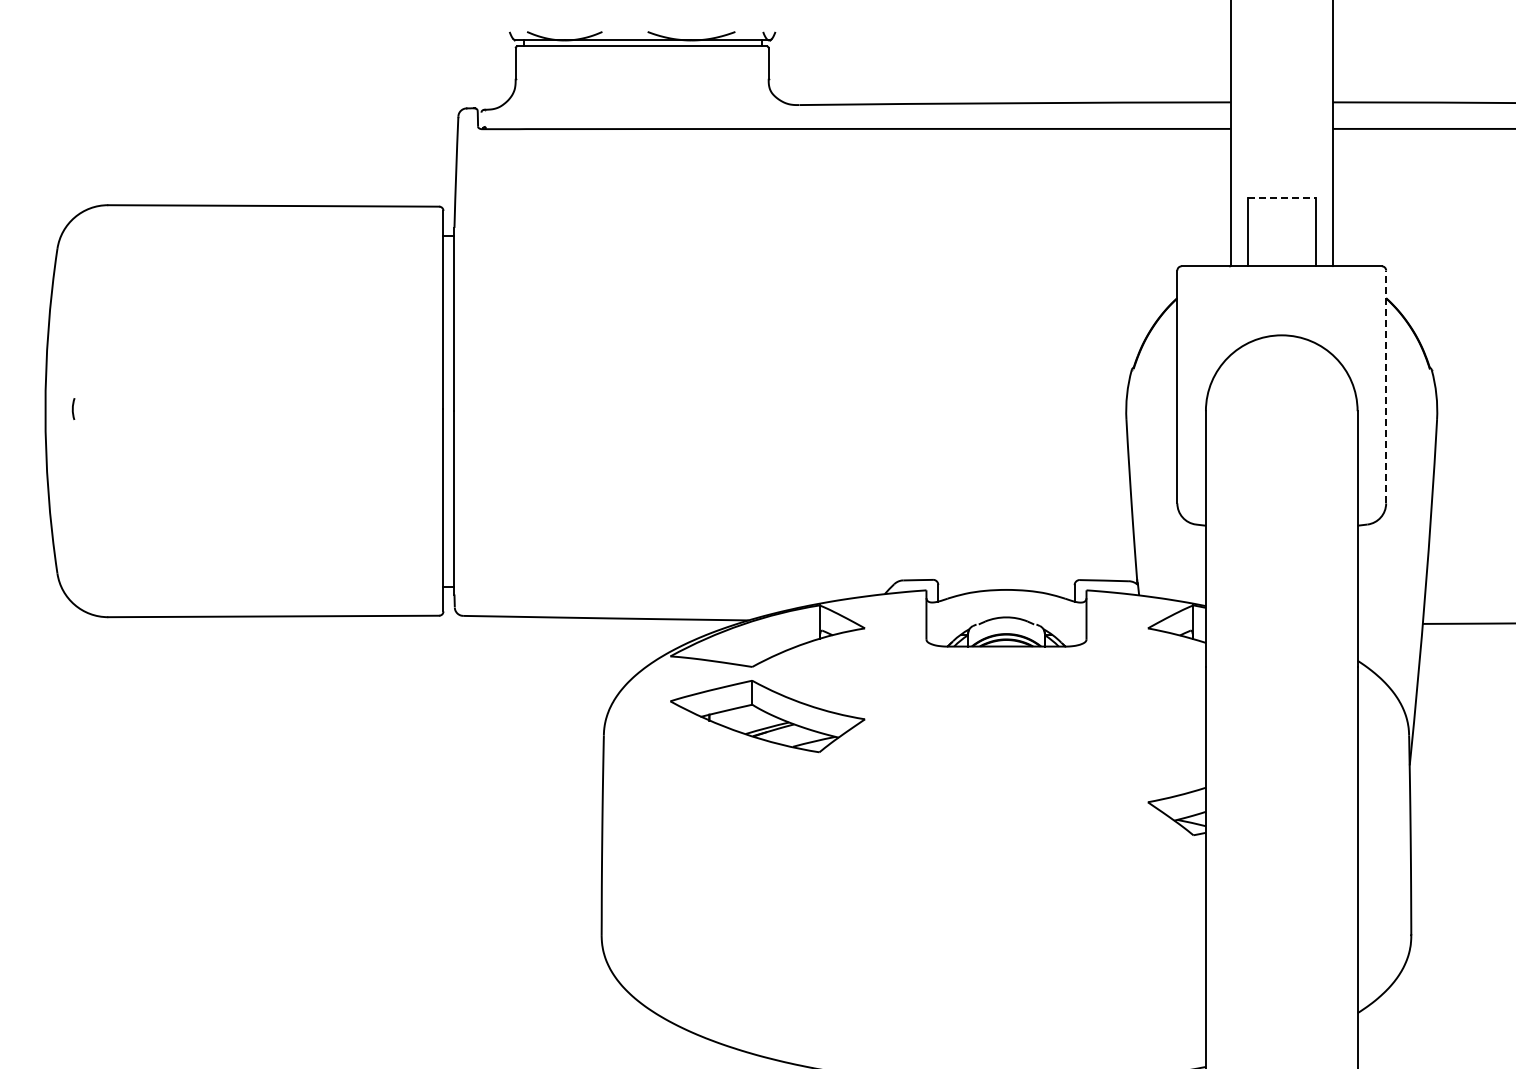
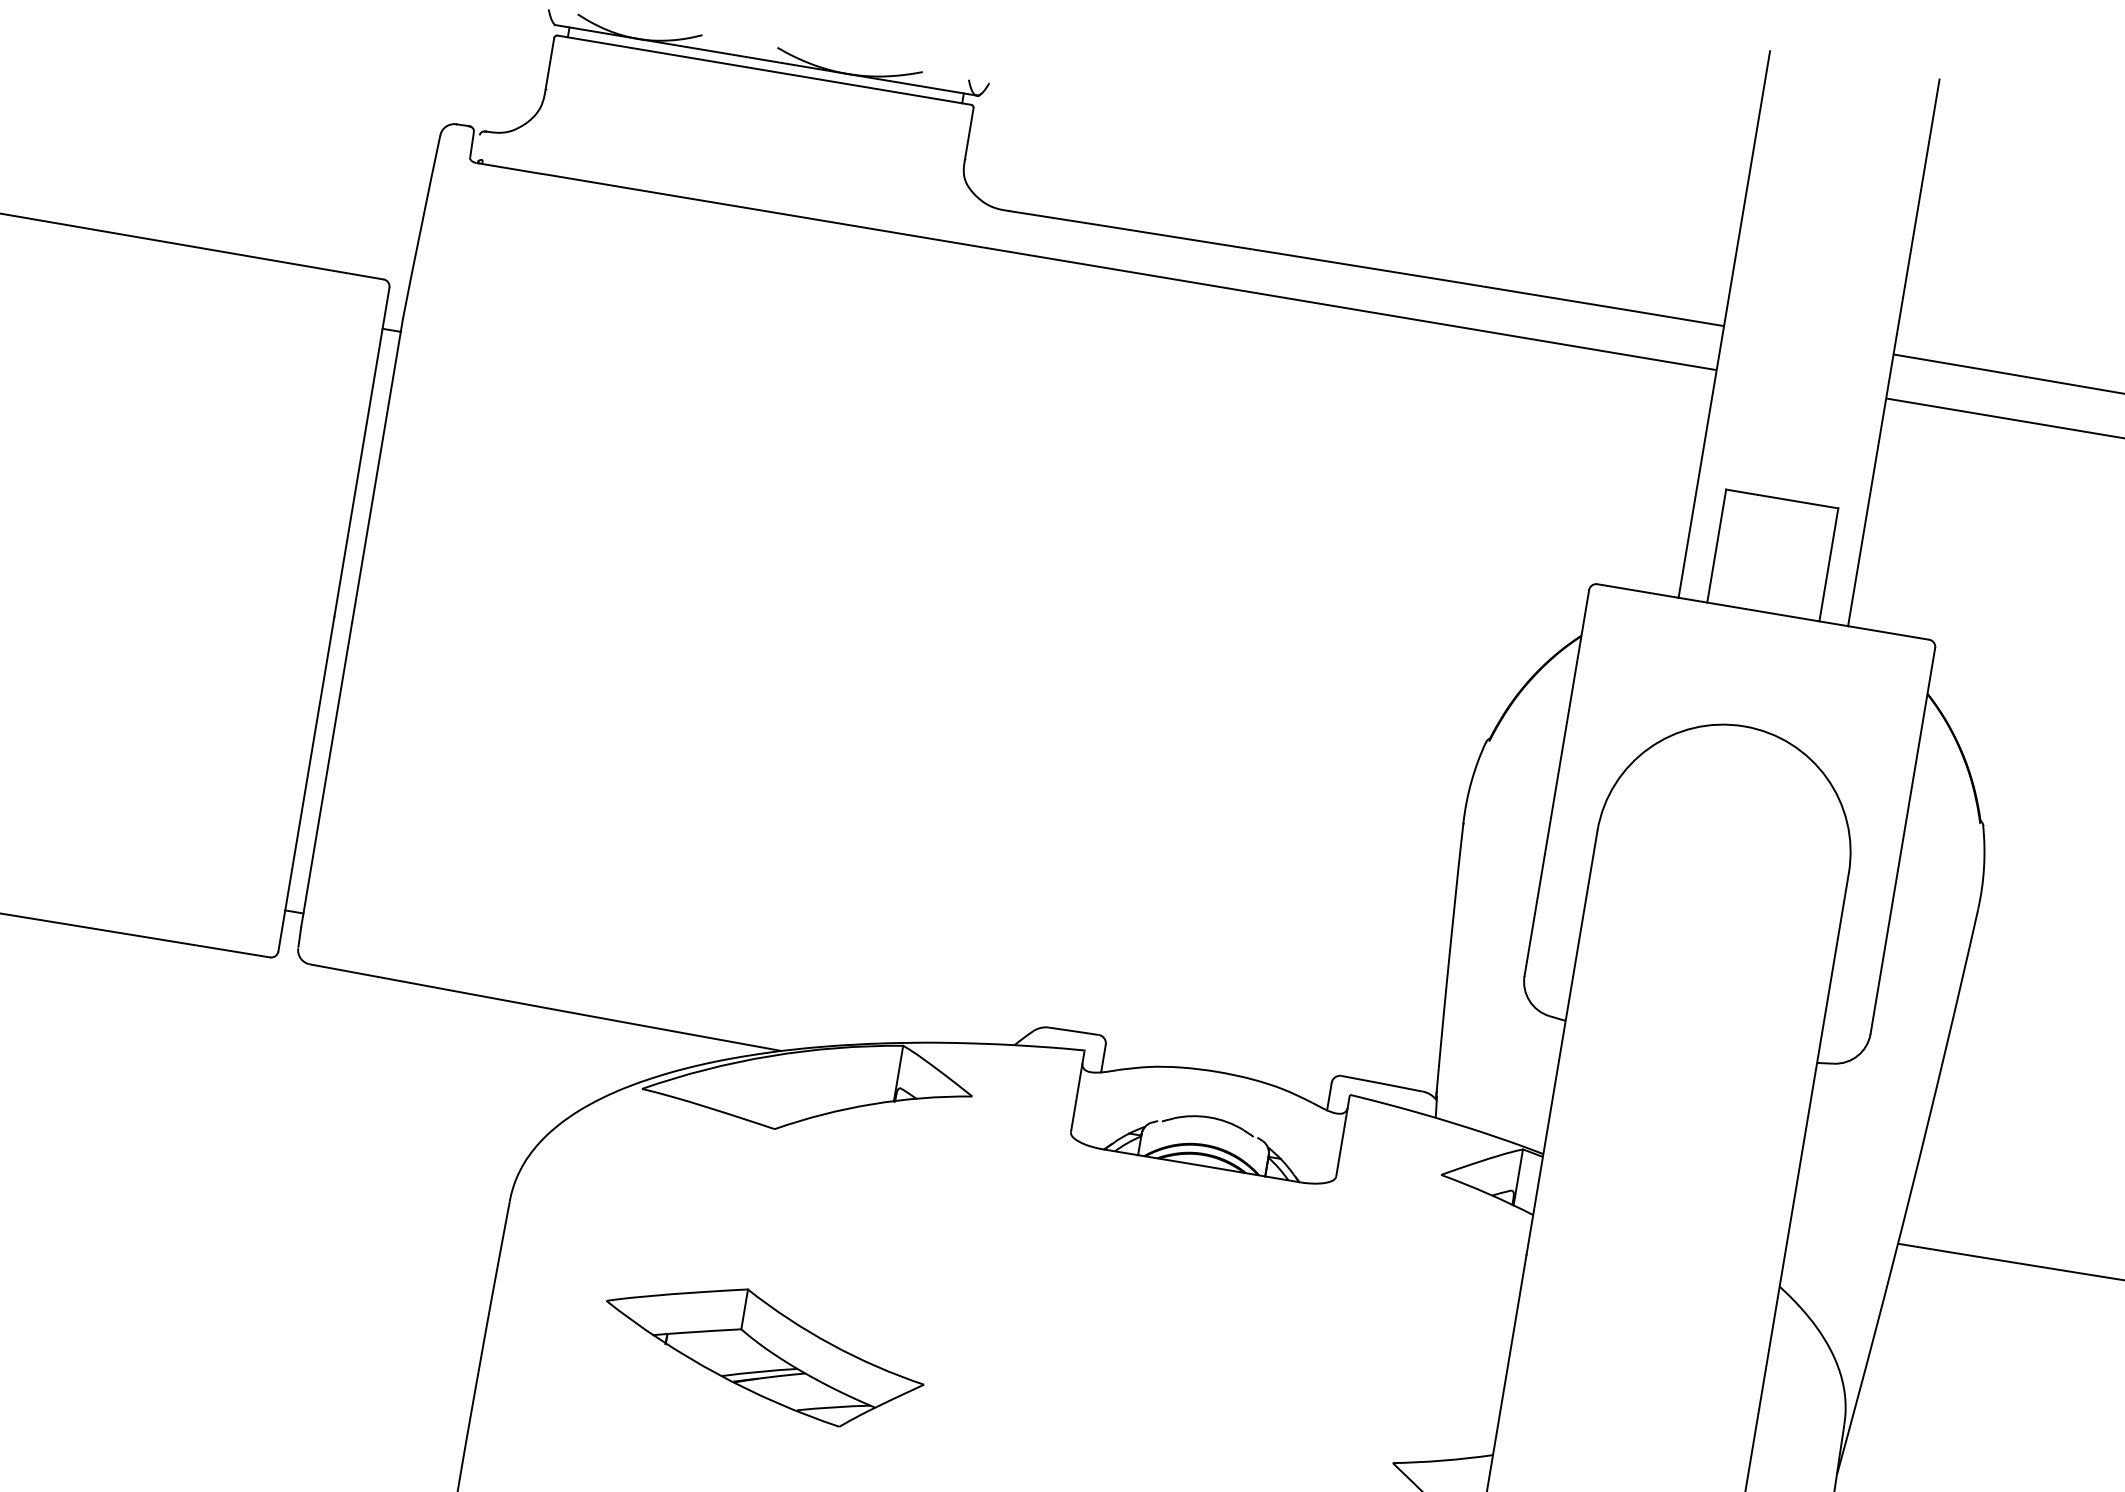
line: (1281, 198) -> (1781, 499), dashed -> solid
line: (1386, 386) -> (1903, 840), dashed -> solid
part: (767, 716) -> (763, 1352), moved

